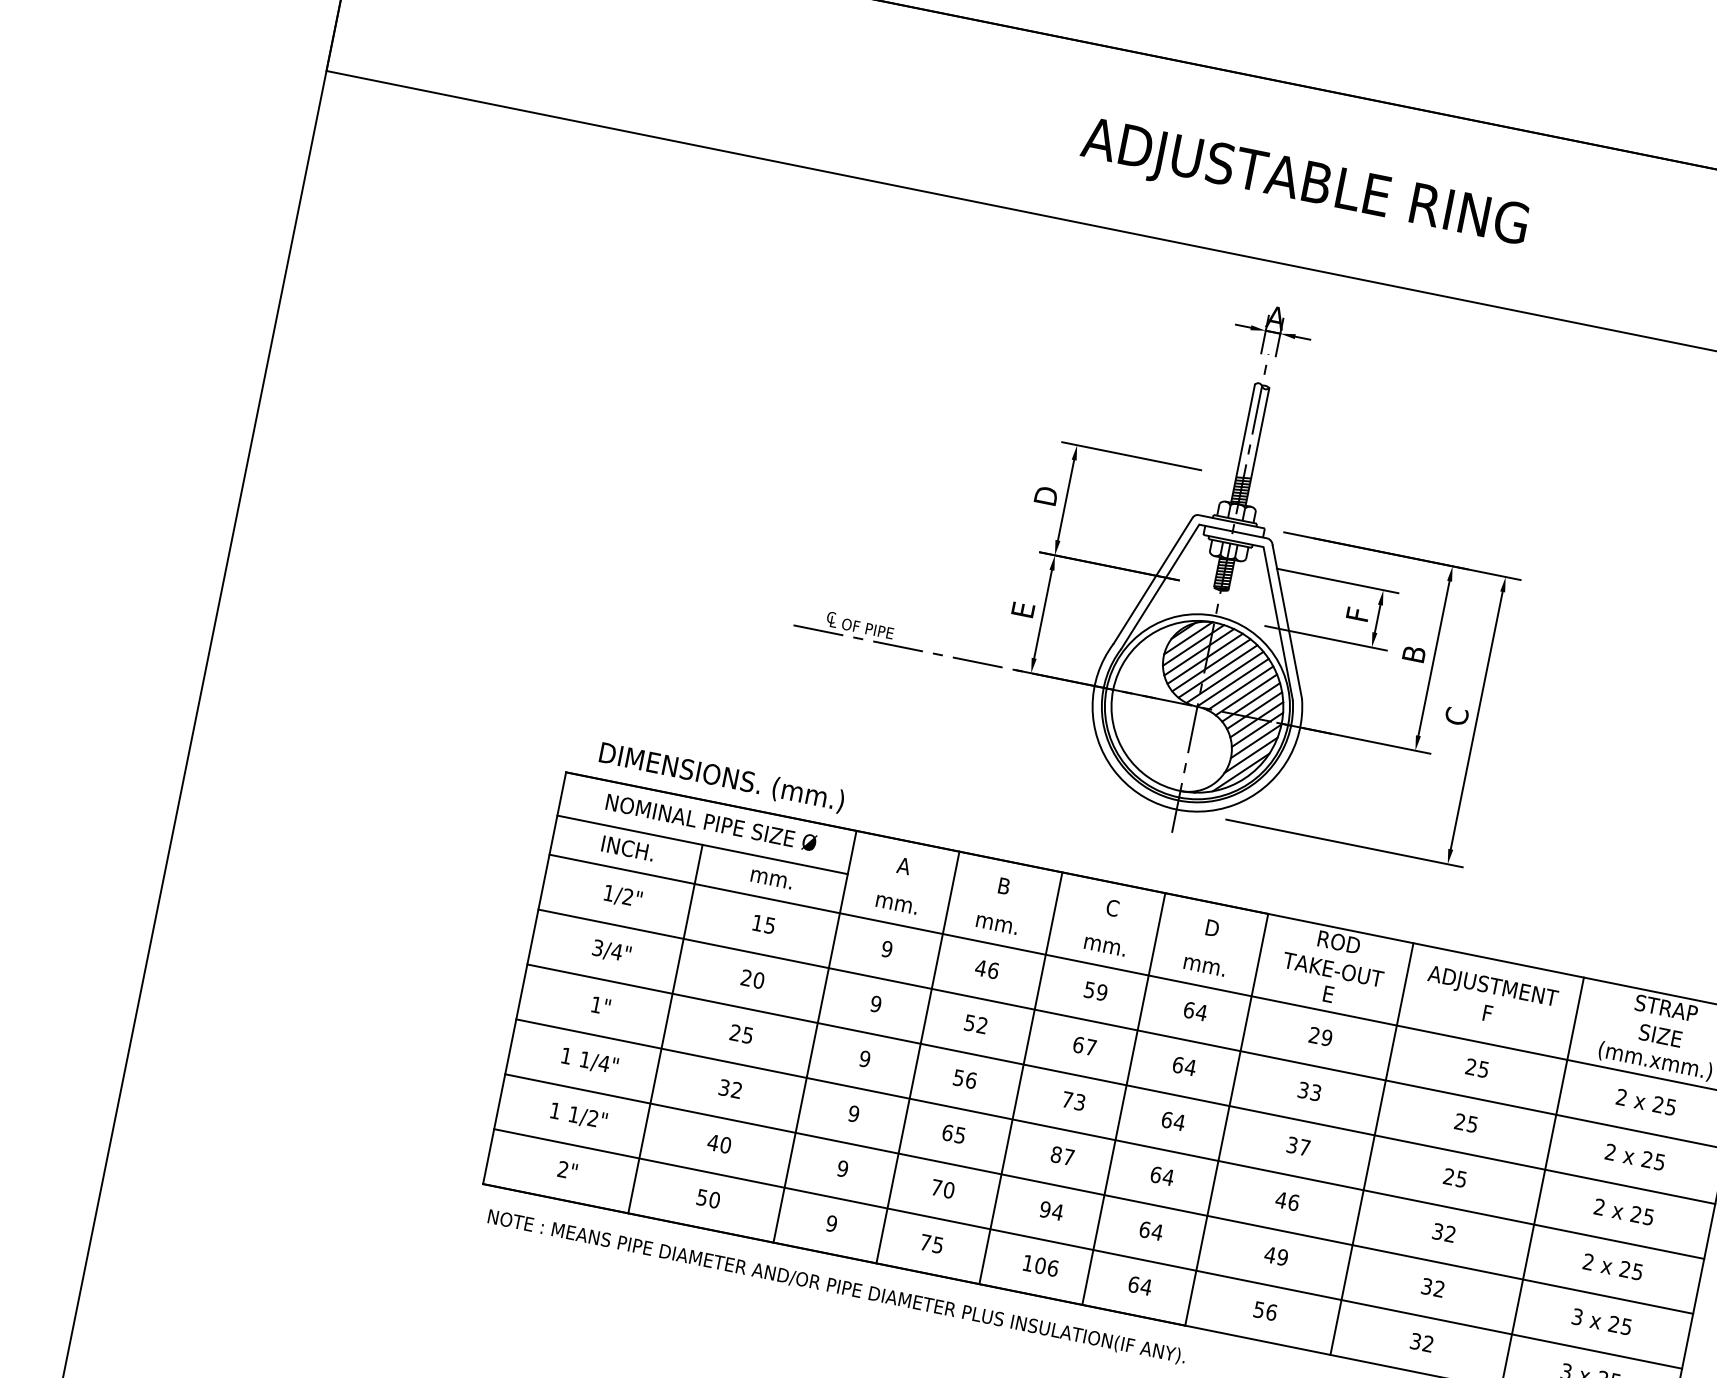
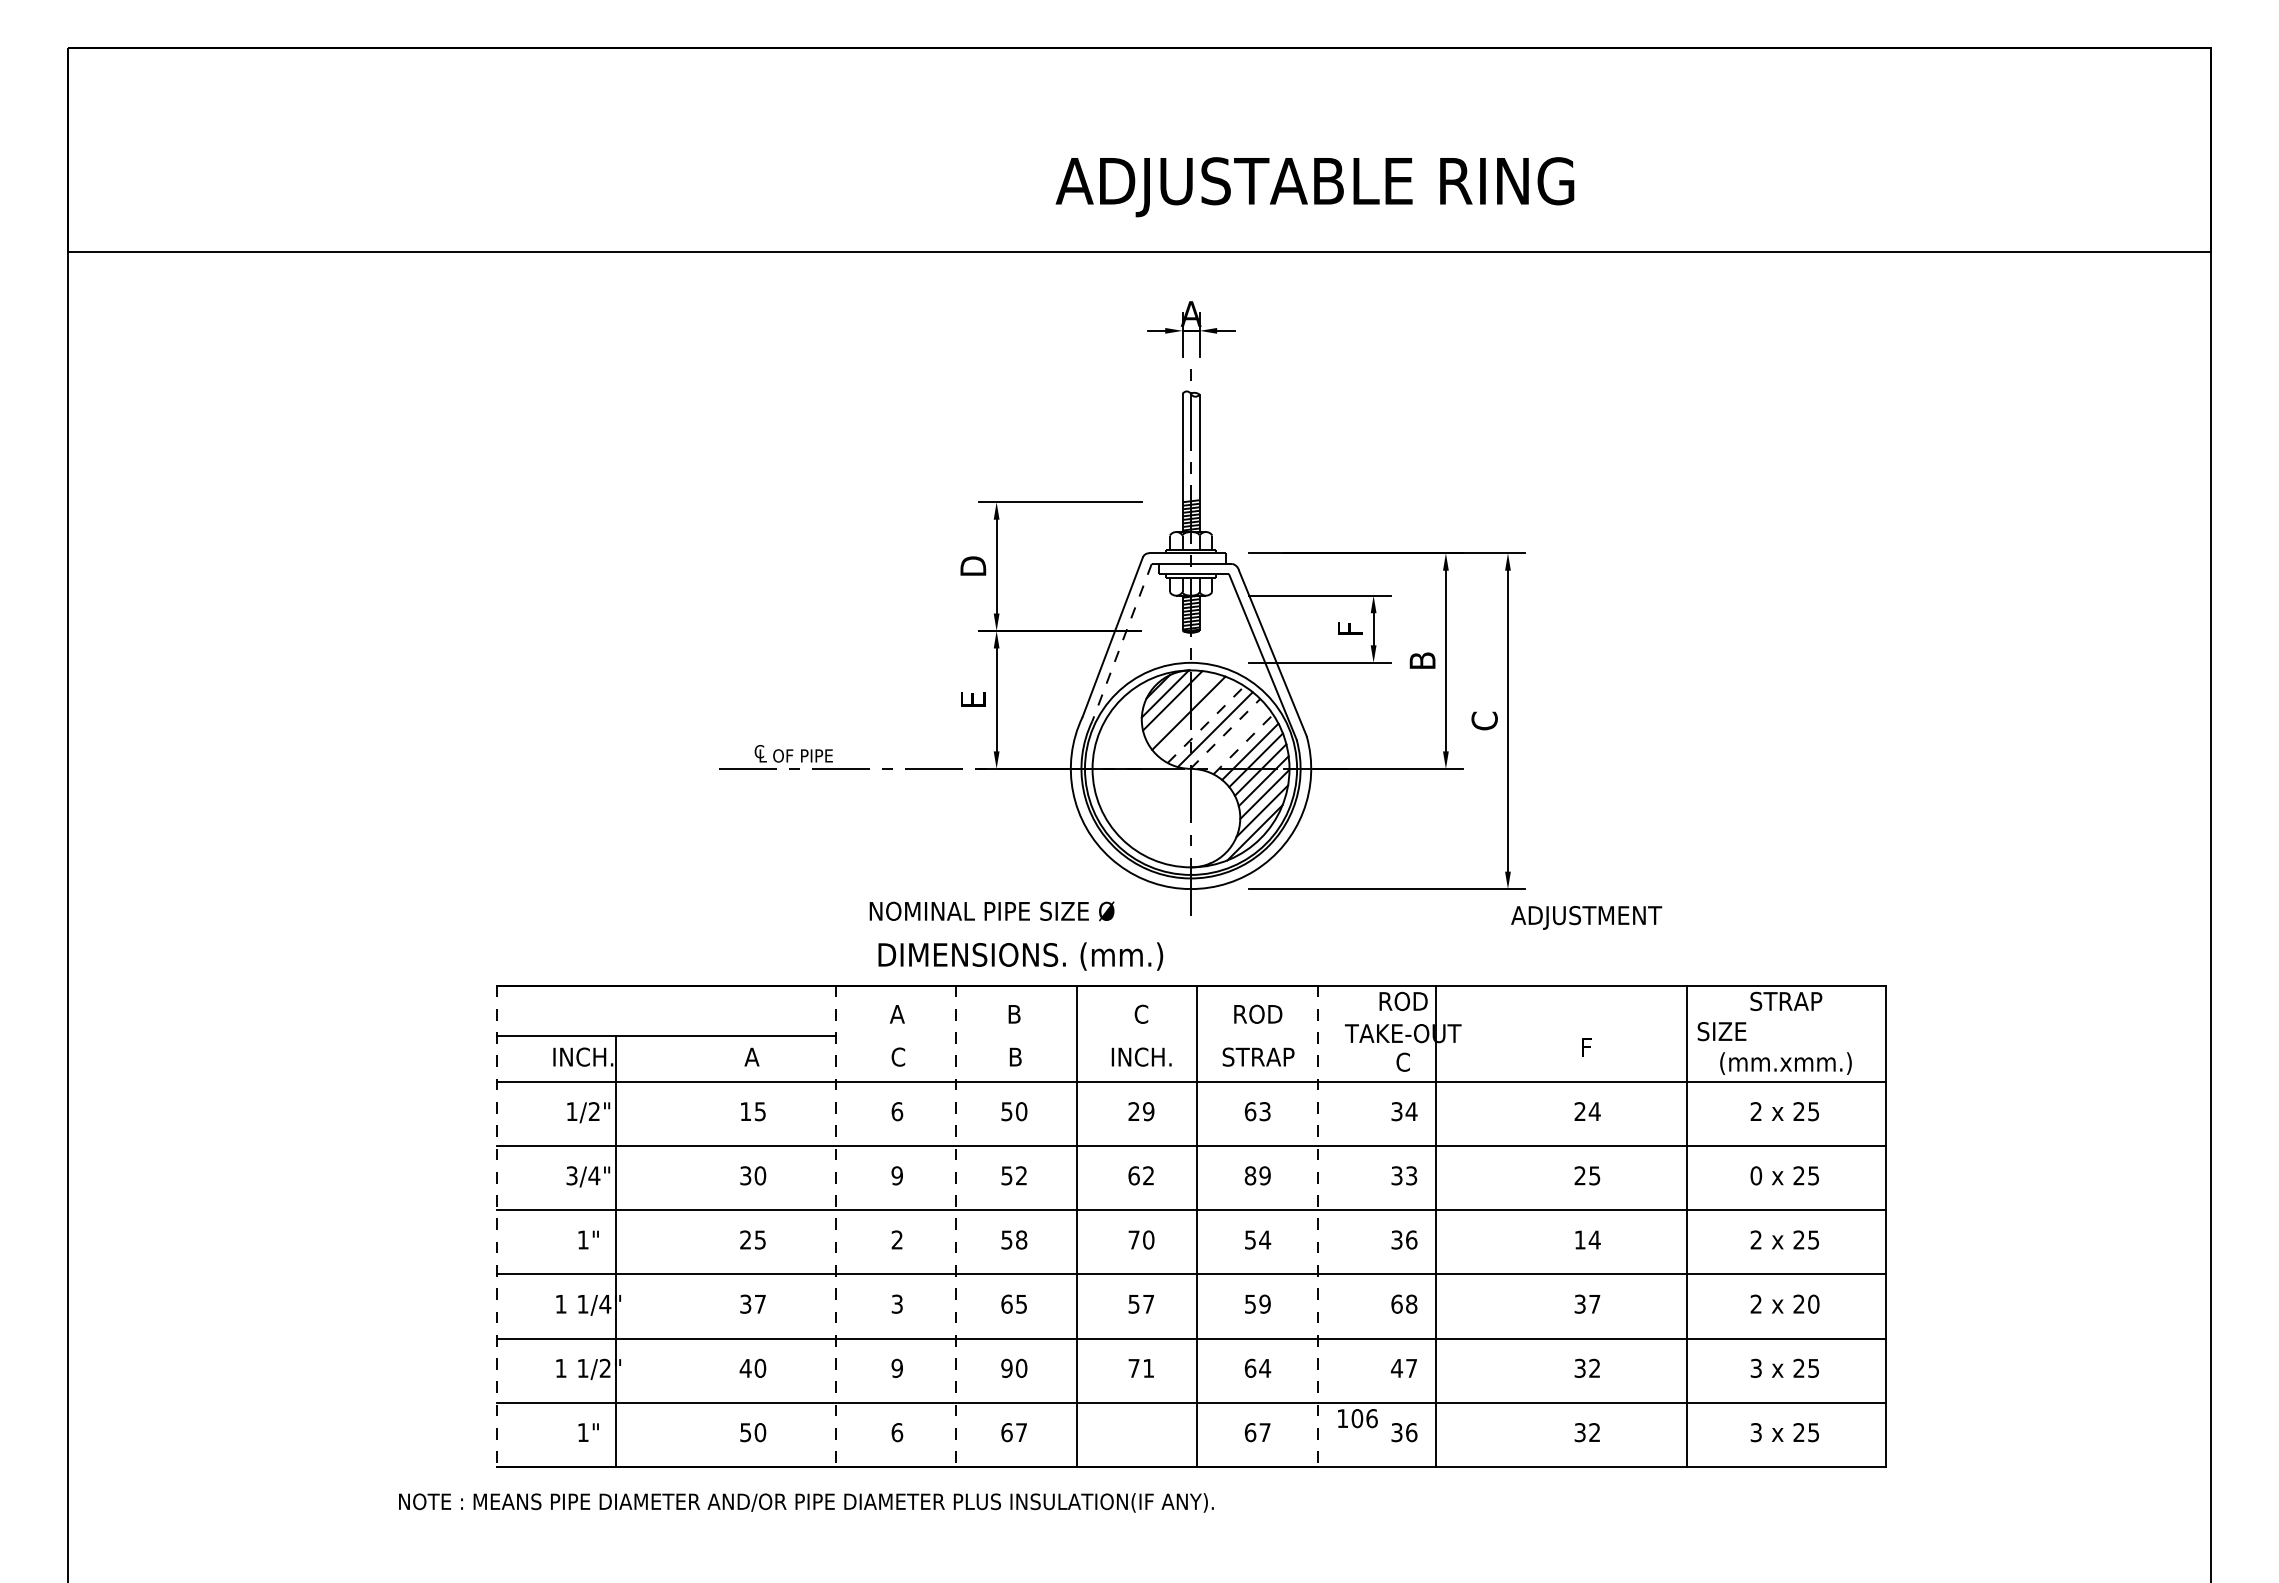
text: (1303, 185) -> (1314, 187), moved
line: (1159, 587) -> (1121, 643), solid -> dashed
line: (1199, 652) -> (1180, 707), removed
line: (1211, 665) -> (1197, 719), removed
line: (1218, 671) -> (1206, 724), solid -> dashed
line: (1233, 682) -> (1225, 733), solid -> dashed
line: (1240, 688) -> (1235, 738), removed
line: (1246, 694) -> (1243, 744), solid -> dashed
text: (721, 777) -> (1020, 956), moved
text: (710, 822) -> (991, 911), moved
text: (771, 876) -> (751, 1056), mm. -> A
text: (896, 902) -> (897, 1056), mm. -> C
text: (996, 922) -> (1014, 1056), mm. -> B
text: (1212, 927) -> (1258, 1013), D -> ROD
text: (1105, 944) -> (1141, 1056), mm. -> INCH.
text: (887, 949) -> (897, 1111), 9 -> 6
text: (1205, 964) -> (1258, 1056), mm. -> STRAP
text: (986, 969) -> (1013, 1111), 46 -> 50
text: (746, 977) -> (745, 1175), 20 -> 30
line: (524, 978) -> (496, 1226), solid -> dashed
text: (1492, 987) -> (1586, 917), moved
text: (1089, 989) -> (1133, 1111), 59 -> 29
text: (1327, 993) -> (1402, 1061), E -> C
text: (1202, 1012) -> (1265, 1111), 64 -> 63
line: (665, 1029) -> (616, 1251), moved
text: (1660, 1035) -> (1721, 1031), moved
line: (815, 1036) -> (836, 1226), solid -> dashed
text: (1320, 1036) -> (1404, 1111), 29 -> 34
text: (1090, 1047) -> (1148, 1175), 67 -> 62
line: (917, 1057) -> (956, 1226), solid -> dashed
text: (864, 1058) -> (896, 1239), 9 -> 2
text: (1184, 1065) -> (1257, 1175), 64 -> 89
text: (1483, 1069) -> (1594, 1111), 25 -> 24
text: (971, 1080) -> (1021, 1239), 56 -> 58
text: (736, 1089) -> (759, 1303), 32 -> 37
text: (1079, 1101) -> (1148, 1239), 73 -> 70
text: (853, 1113) -> (896, 1303), 9 -> 3
text: (1167, 1119) -> (1250, 1239), 64 -> 54
line: (1226, 1119) -> (1317, 1226), solid -> dashed
text: (1304, 1147) -> (1411, 1239), 37 -> 36
line: (1372, 1149) -> (1436, 1226), moved
text: (1610, 1152) -> (1756, 1175), 2 -> 0
text: (1056, 1154) -> (1133, 1303), 87 -> 57
text: (562, 1169) -> (582, 1432), 2" -> 1"
text: (1162, 1175) -> (1257, 1303), 64 -> 59
text: (1455, 1177) -> (1587, 1239), 25 -> 14
text: (936, 1186) -> (1006, 1367), 70 -> 90
text: (1286, 1200) -> (1403, 1303), 46 -> 68
text: (1051, 1210) -> (1141, 1367), 94 -> 71
text: (831, 1223) -> (897, 1432), 9 -> 6
text: (1450, 1233) -> (1594, 1303), 32 -> 37
text: (931, 1243) -> (1013, 1432), 75 -> 67
text: (1282, 1256) -> (1411, 1367), 49 -> 47
text: (1040, 1265) -> (1357, 1418), moved
text: (1637, 1271) -> (1813, 1303), 25 -> 20
text: (837, 1286) -> (806, 1502), moved
text: (1146, 1287) -> (1265, 1432), 64 -> 67
text: (1259, 1309) -> (1397, 1432), 56 -> 36

